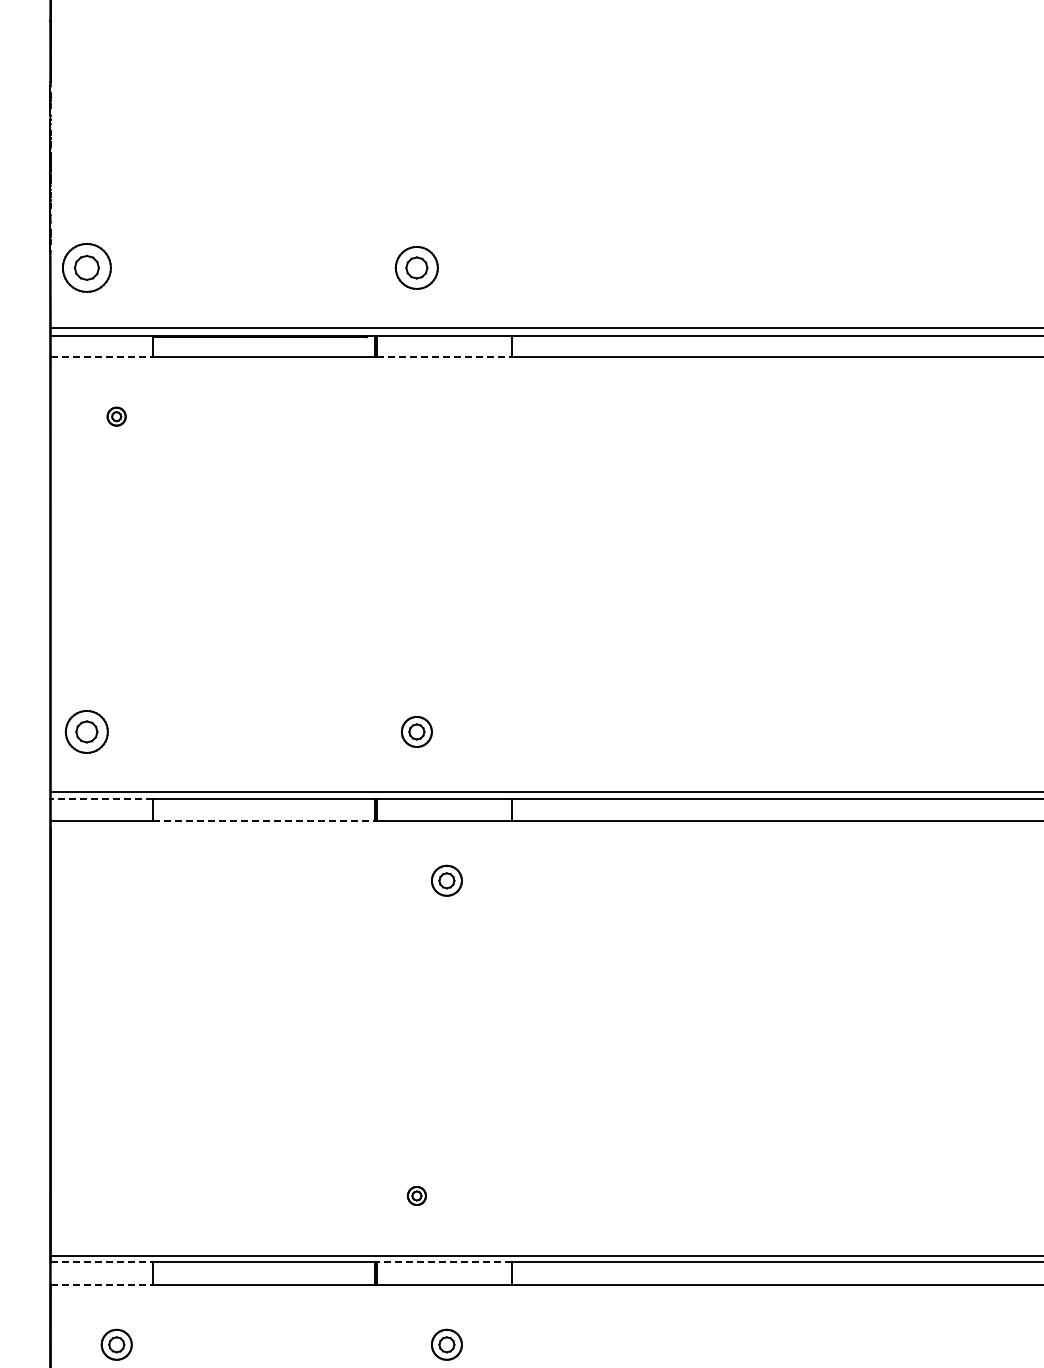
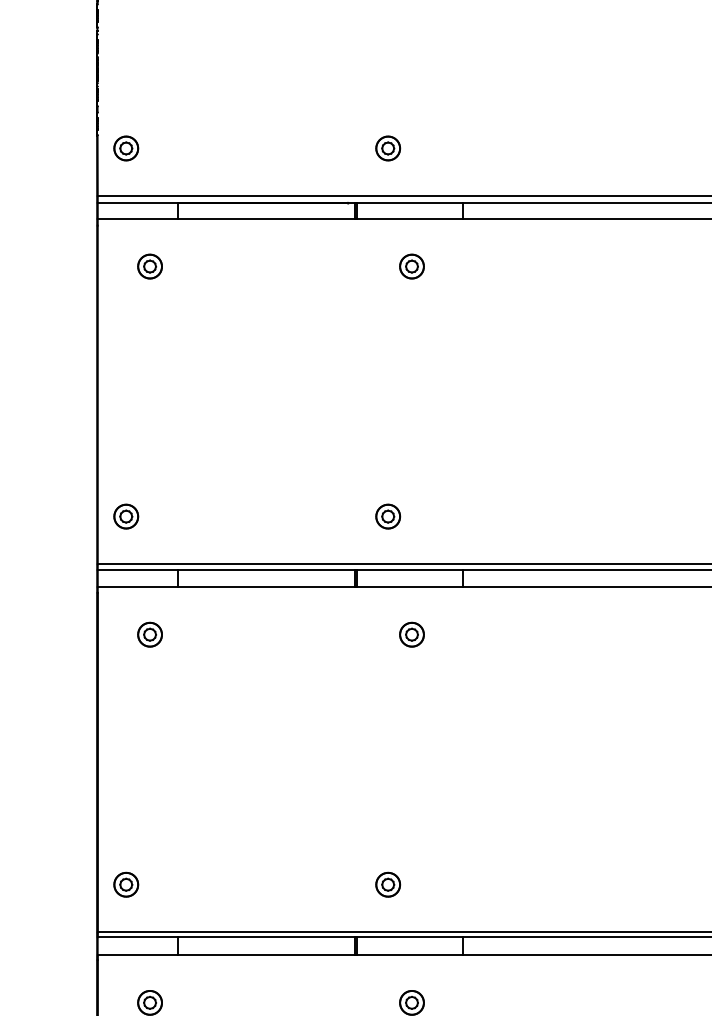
part: (86, 267) -> (126, 148), size x0.62
part: (416, 267) -> (387, 148), size x0.71
line: (101, 356) -> (137, 218), dashed -> solid
line: (444, 356) -> (410, 218), dashed -> solid
part: (116, 416) -> (149, 266), size x1.67
part: (446, 416) -> (411, 266), added
part: (86, 731) -> (126, 516), size x0.71
line: (101, 799) -> (137, 570), dashed -> solid
line: (264, 820) -> (267, 586), dashed -> solid
part: (116, 880) -> (149, 634), added
part: (86, 1195) -> (126, 884), added
part: (416, 1195) -> (387, 884), size x1.67
line: (101, 1262) -> (137, 937), dashed -> solid
line: (443, 1262) -> (409, 937), dashed -> solid
line: (101, 1284) -> (137, 955), dashed -> solid

